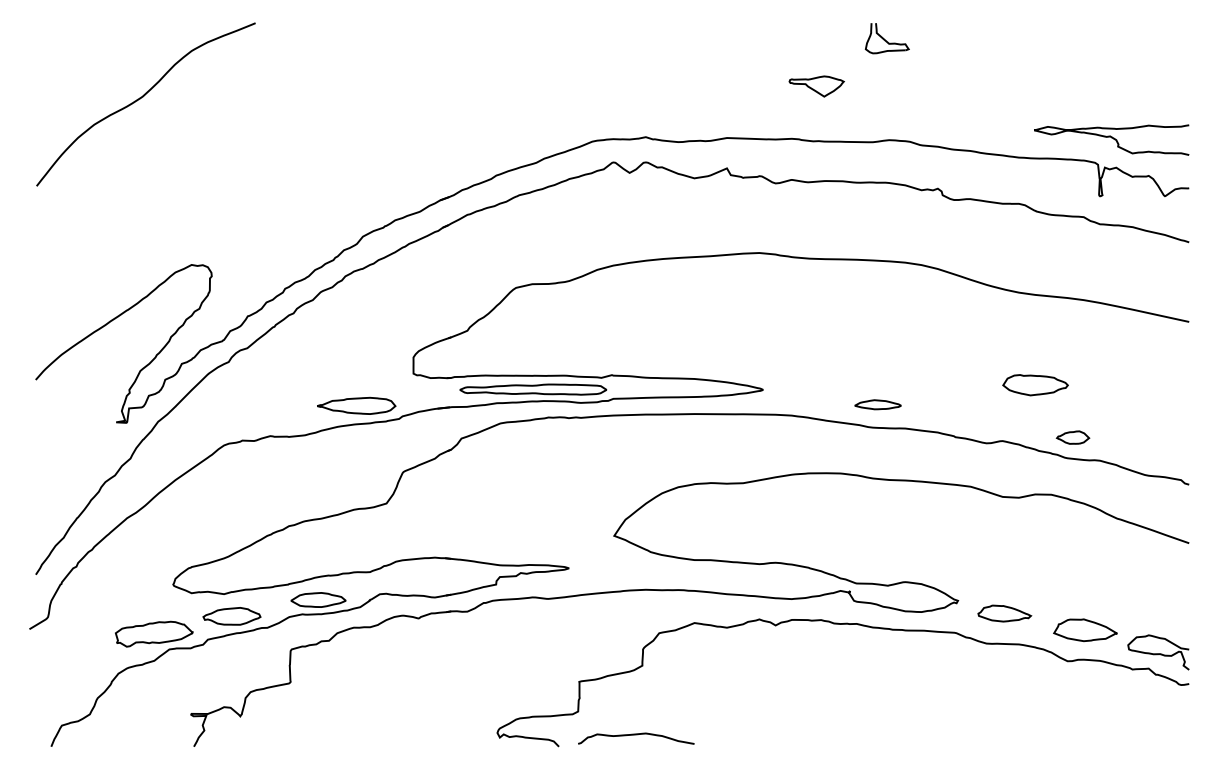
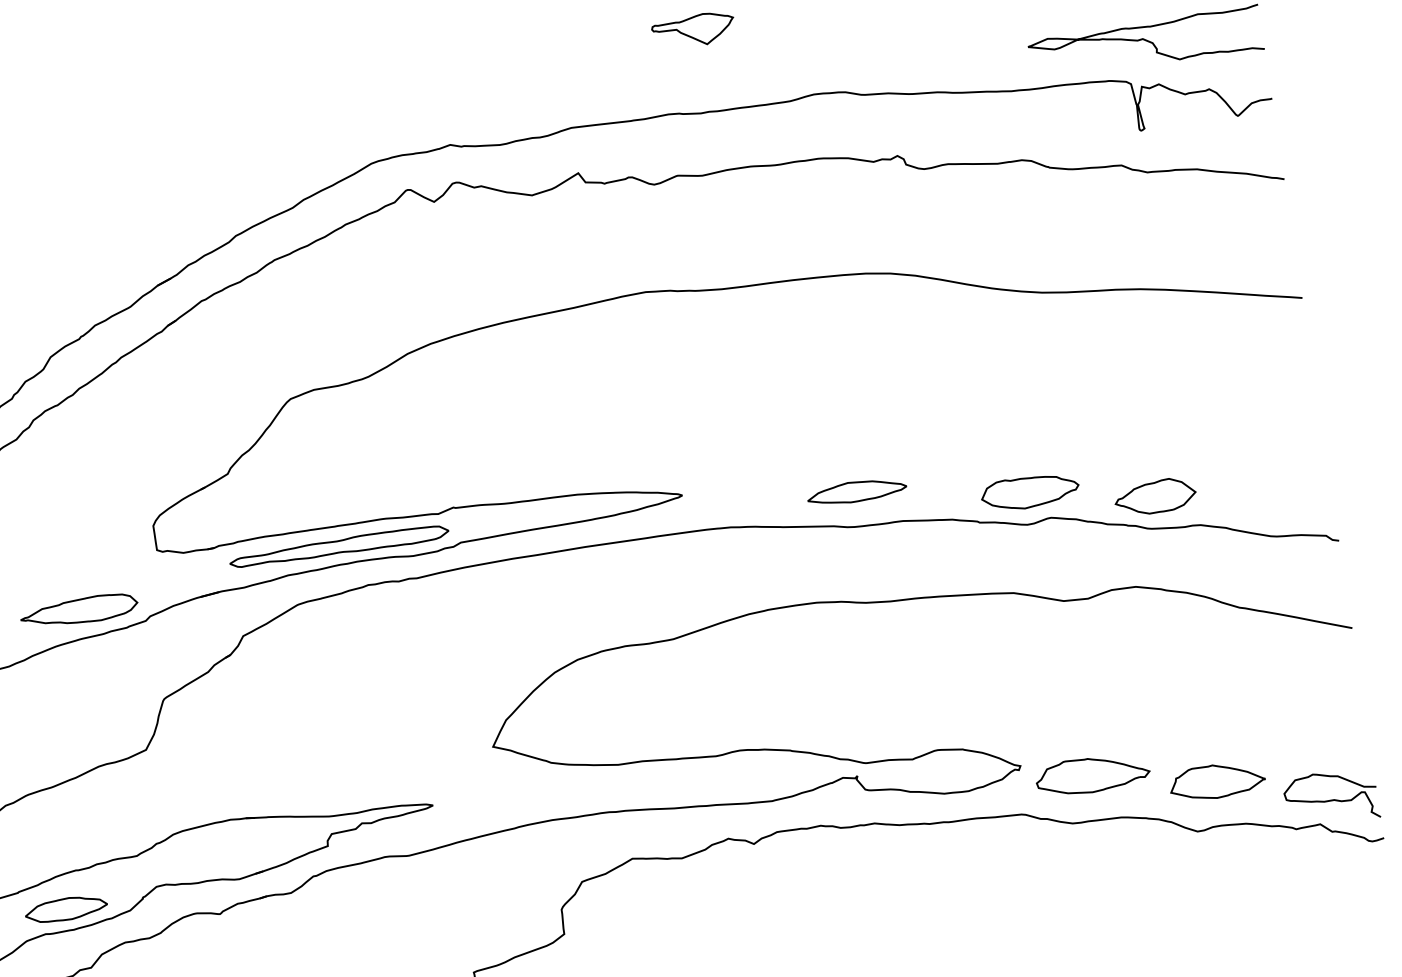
part: (1035, 385) -> (1030, 492), moved
part: (877, 404) -> (856, 491), size x1.43
part: (1072, 437) -> (1154, 496), size x1.67
part: (1004, 613) -> (1092, 774), size x1.43

